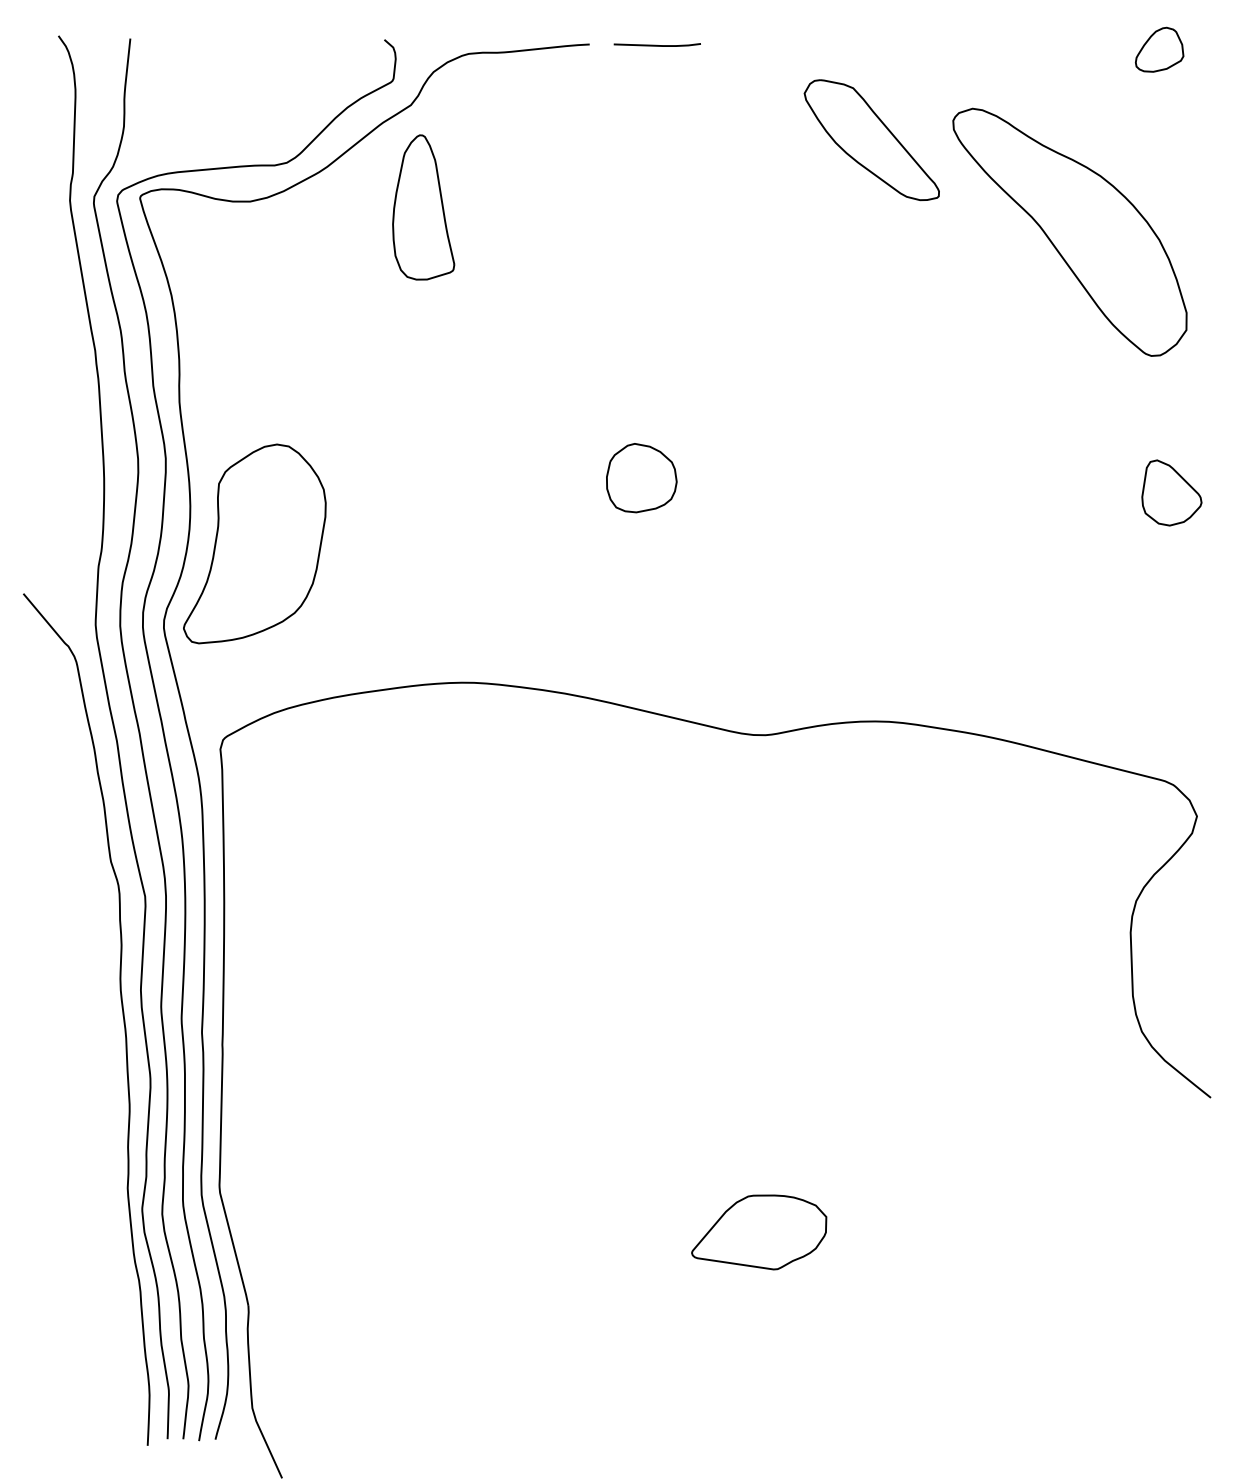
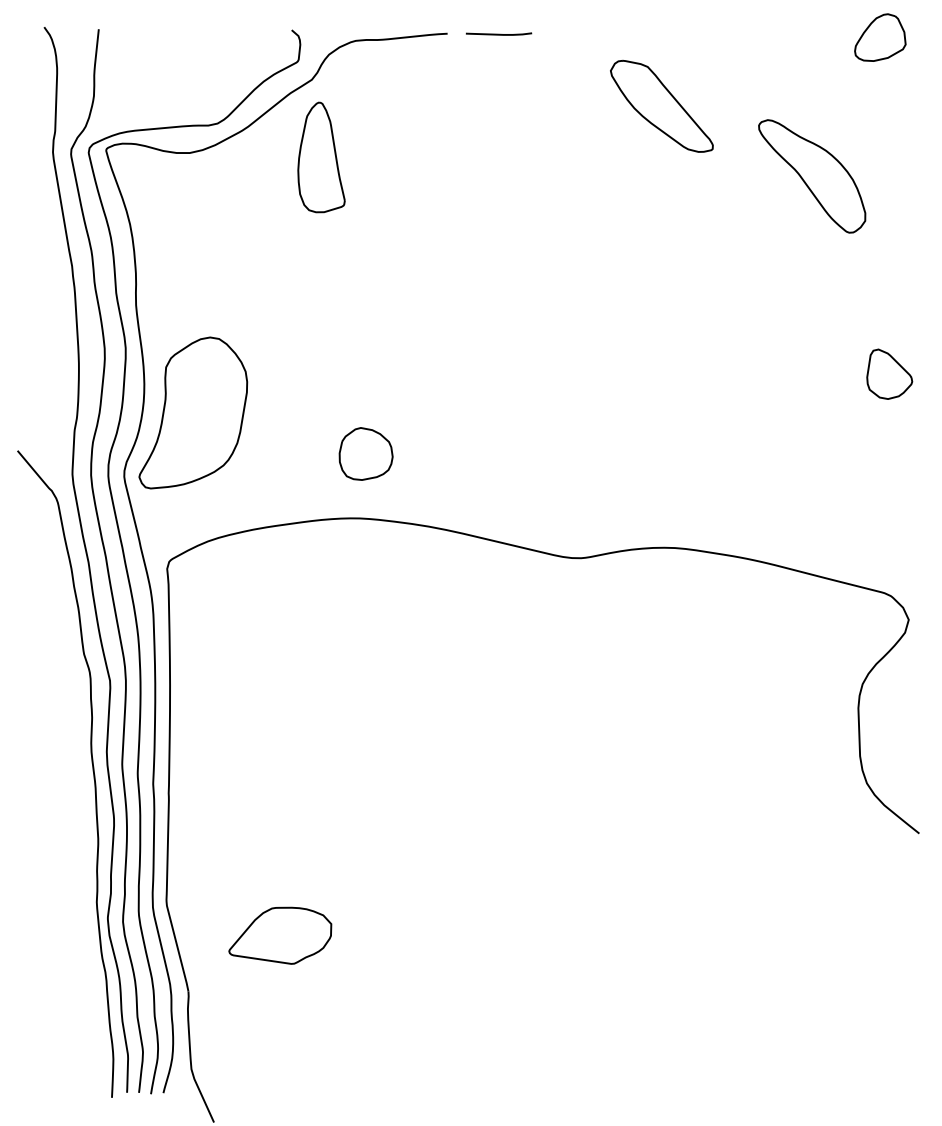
part: (1159, 49) -> (880, 37), size x1.4
part: (1068, 232) -> (811, 176), size x0.6
part: (640, 477) -> (365, 453), moved
part: (759, 1232) -> (280, 935), moved

